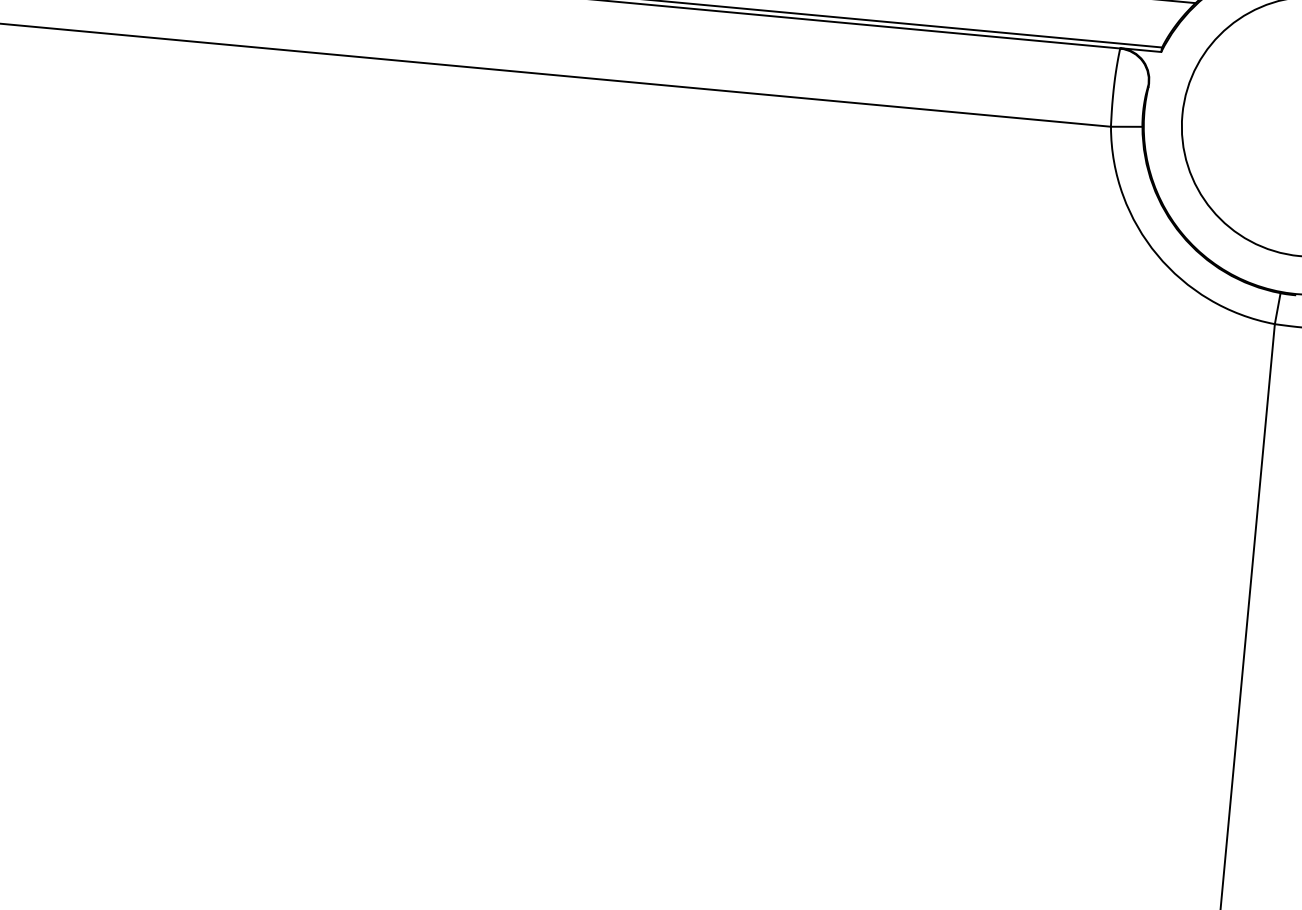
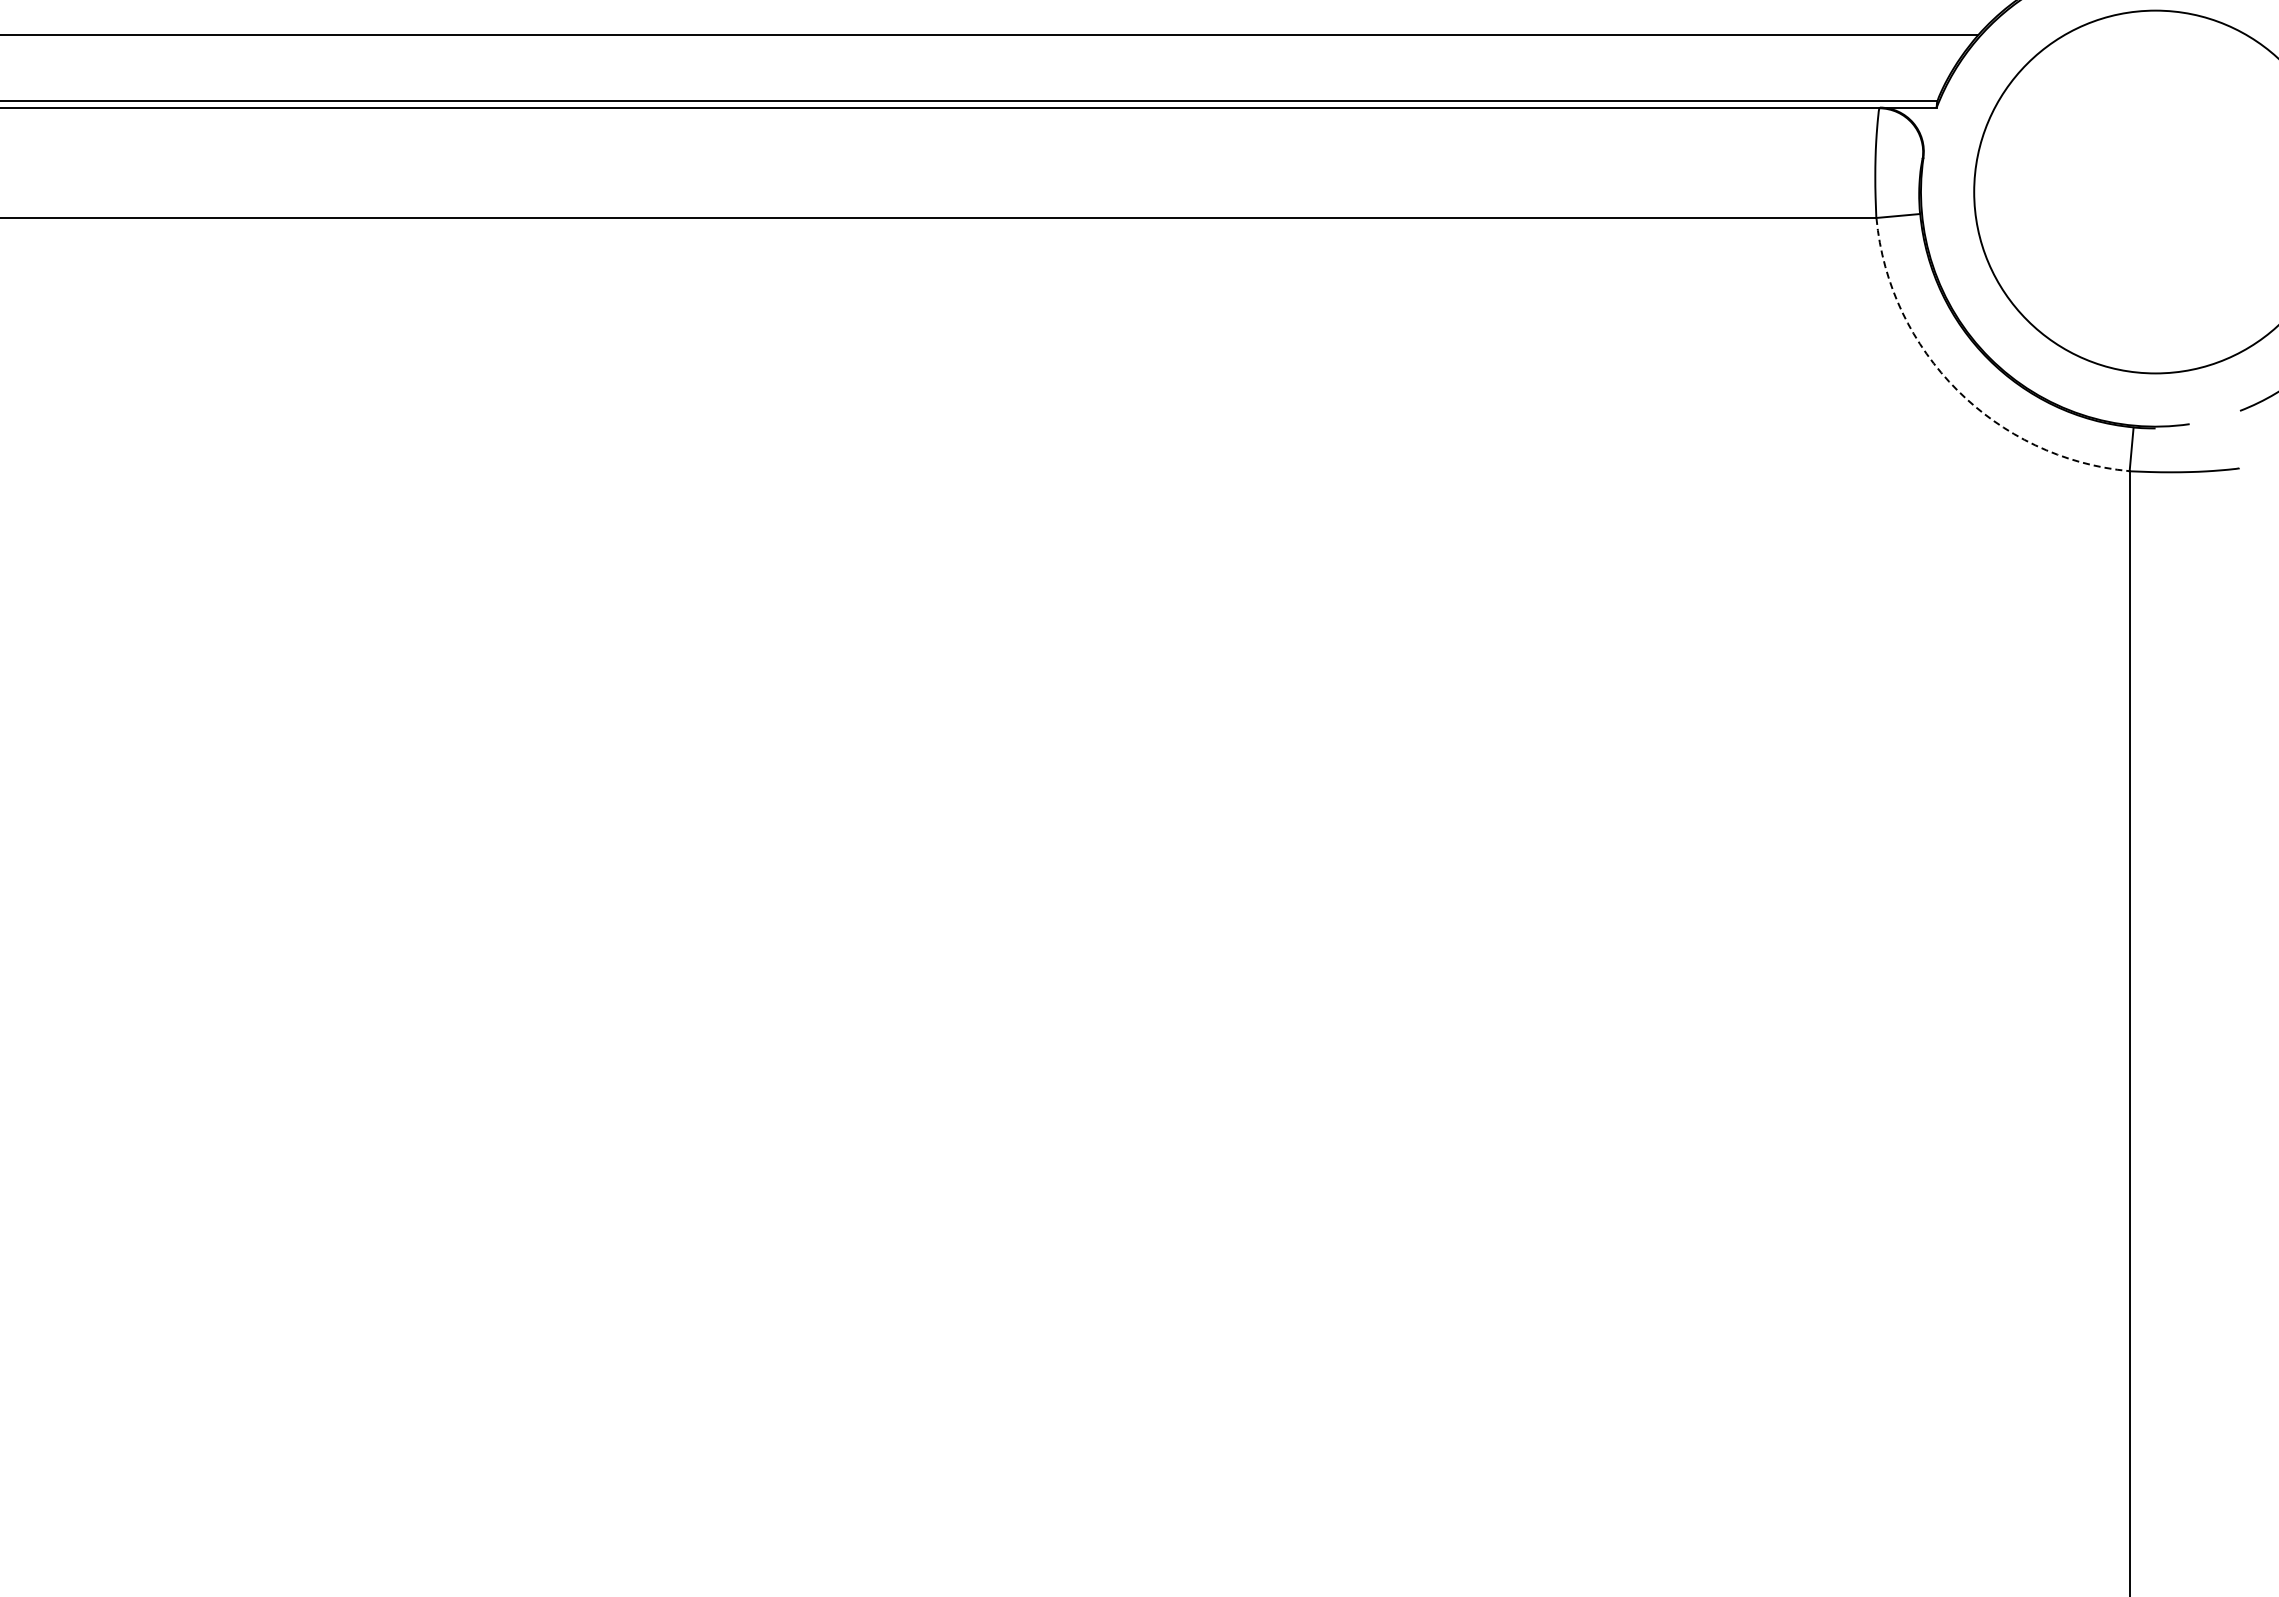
arc: (1157, 255) -> (1957, 390), solid -> dashed

